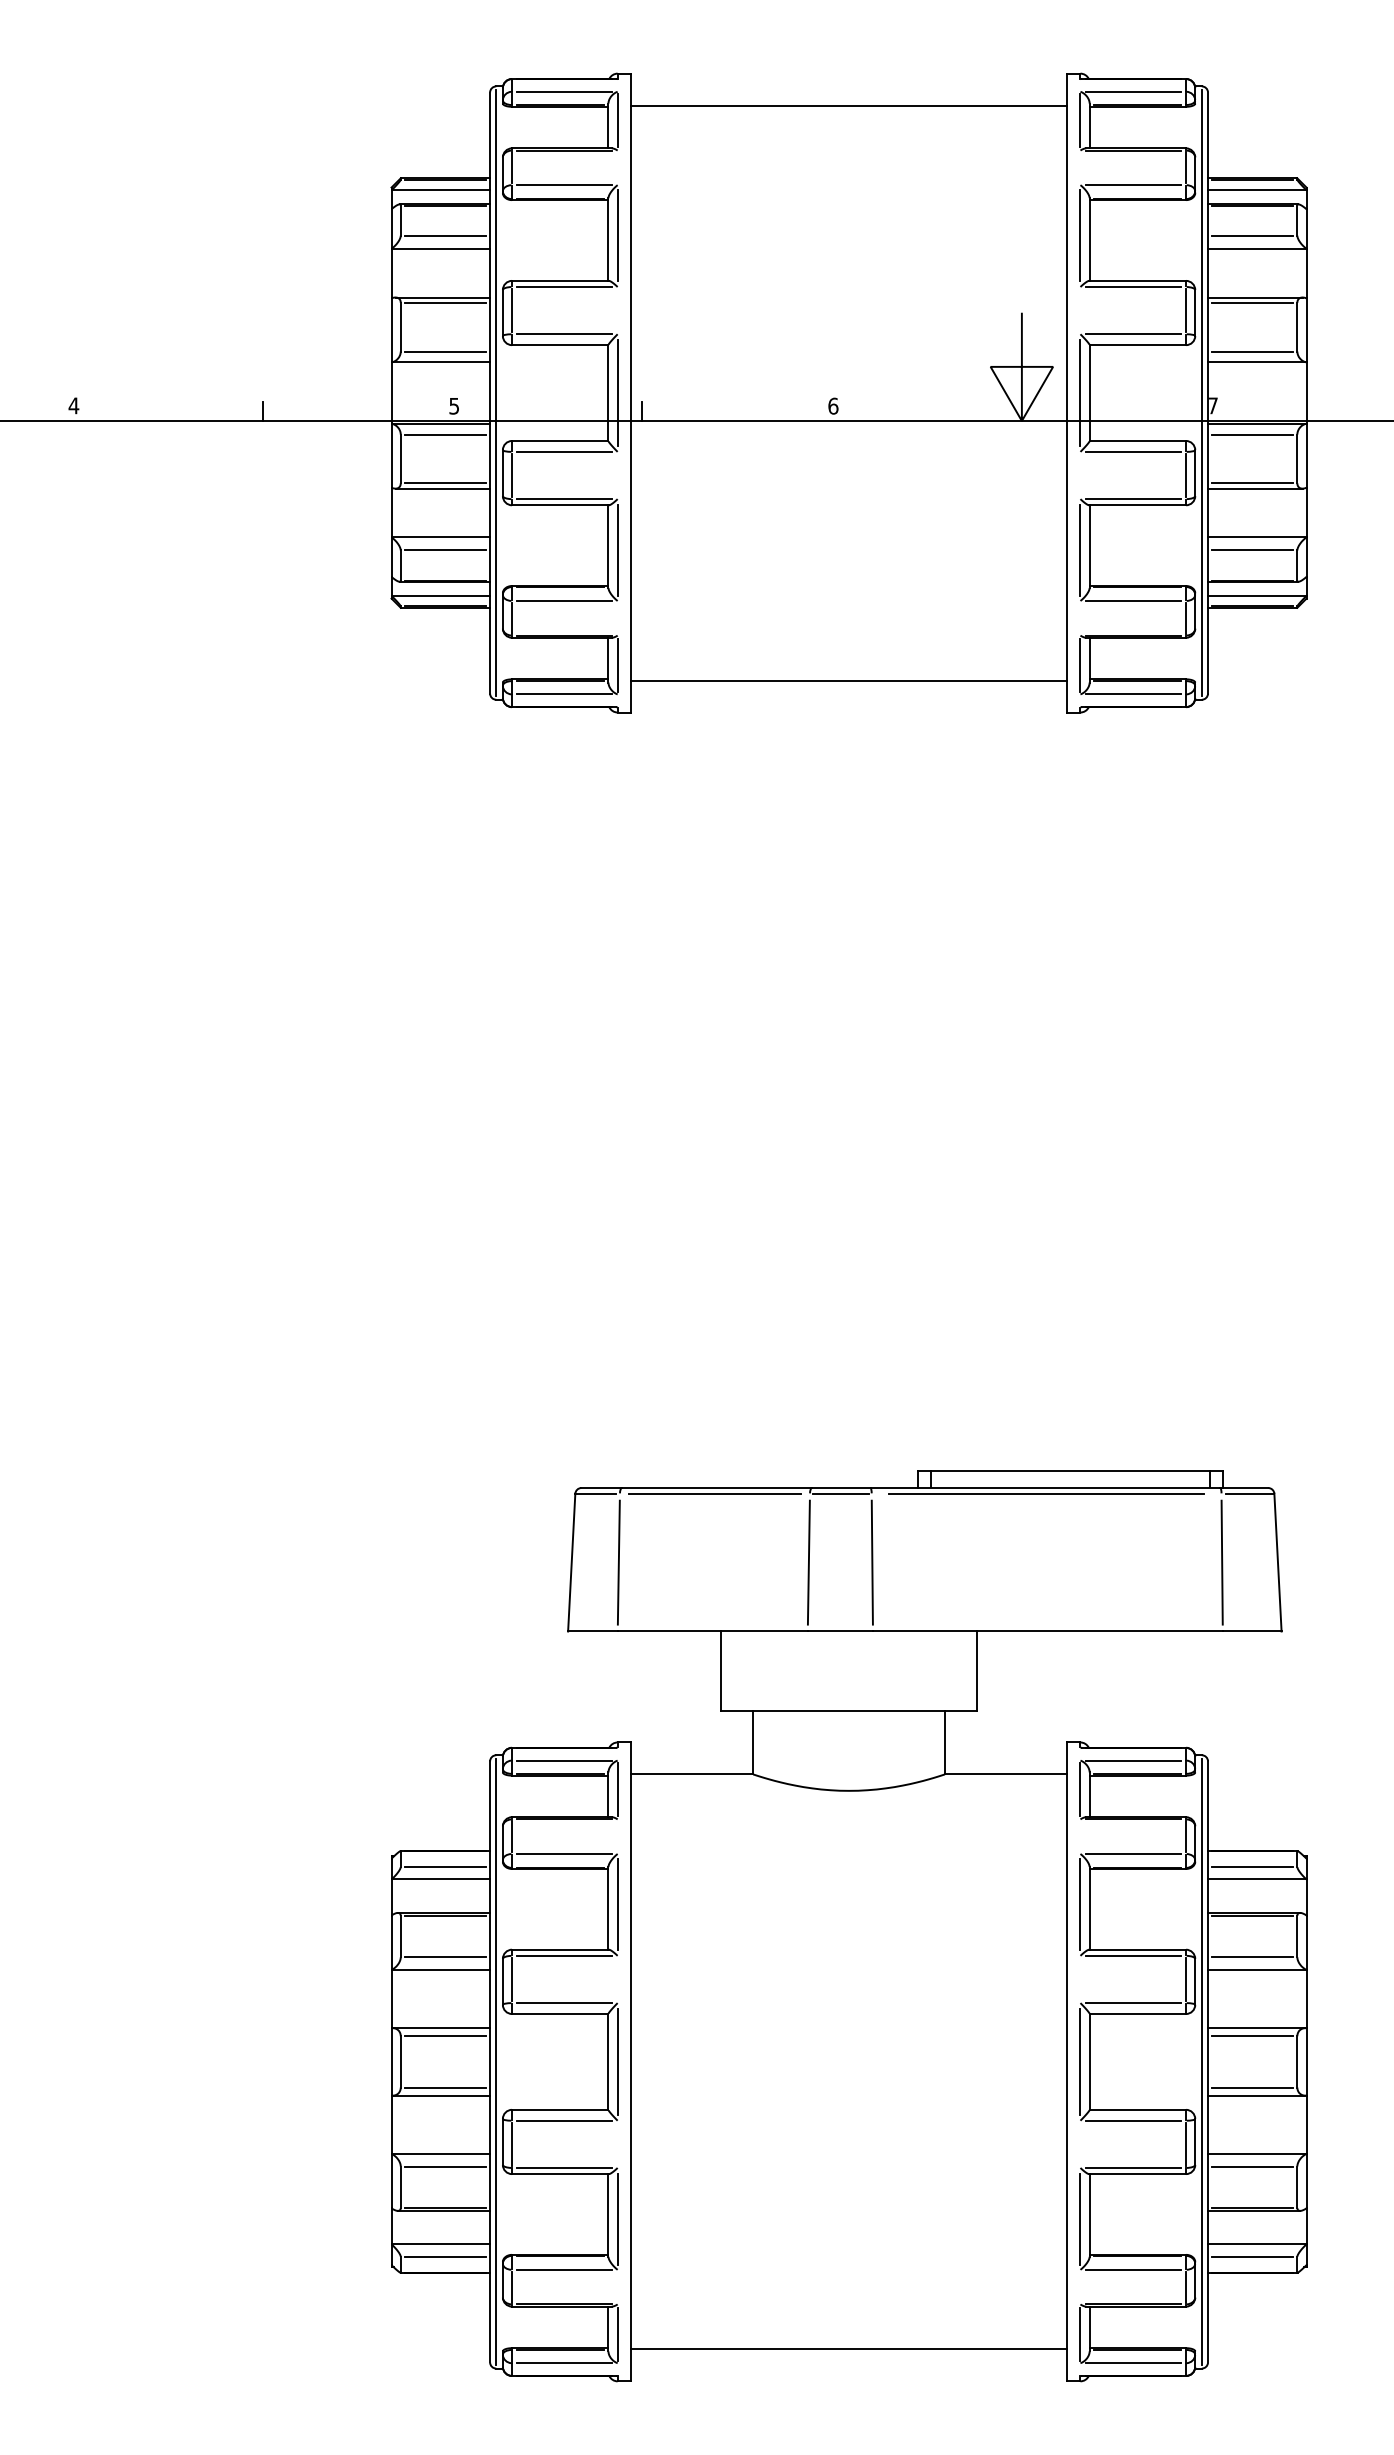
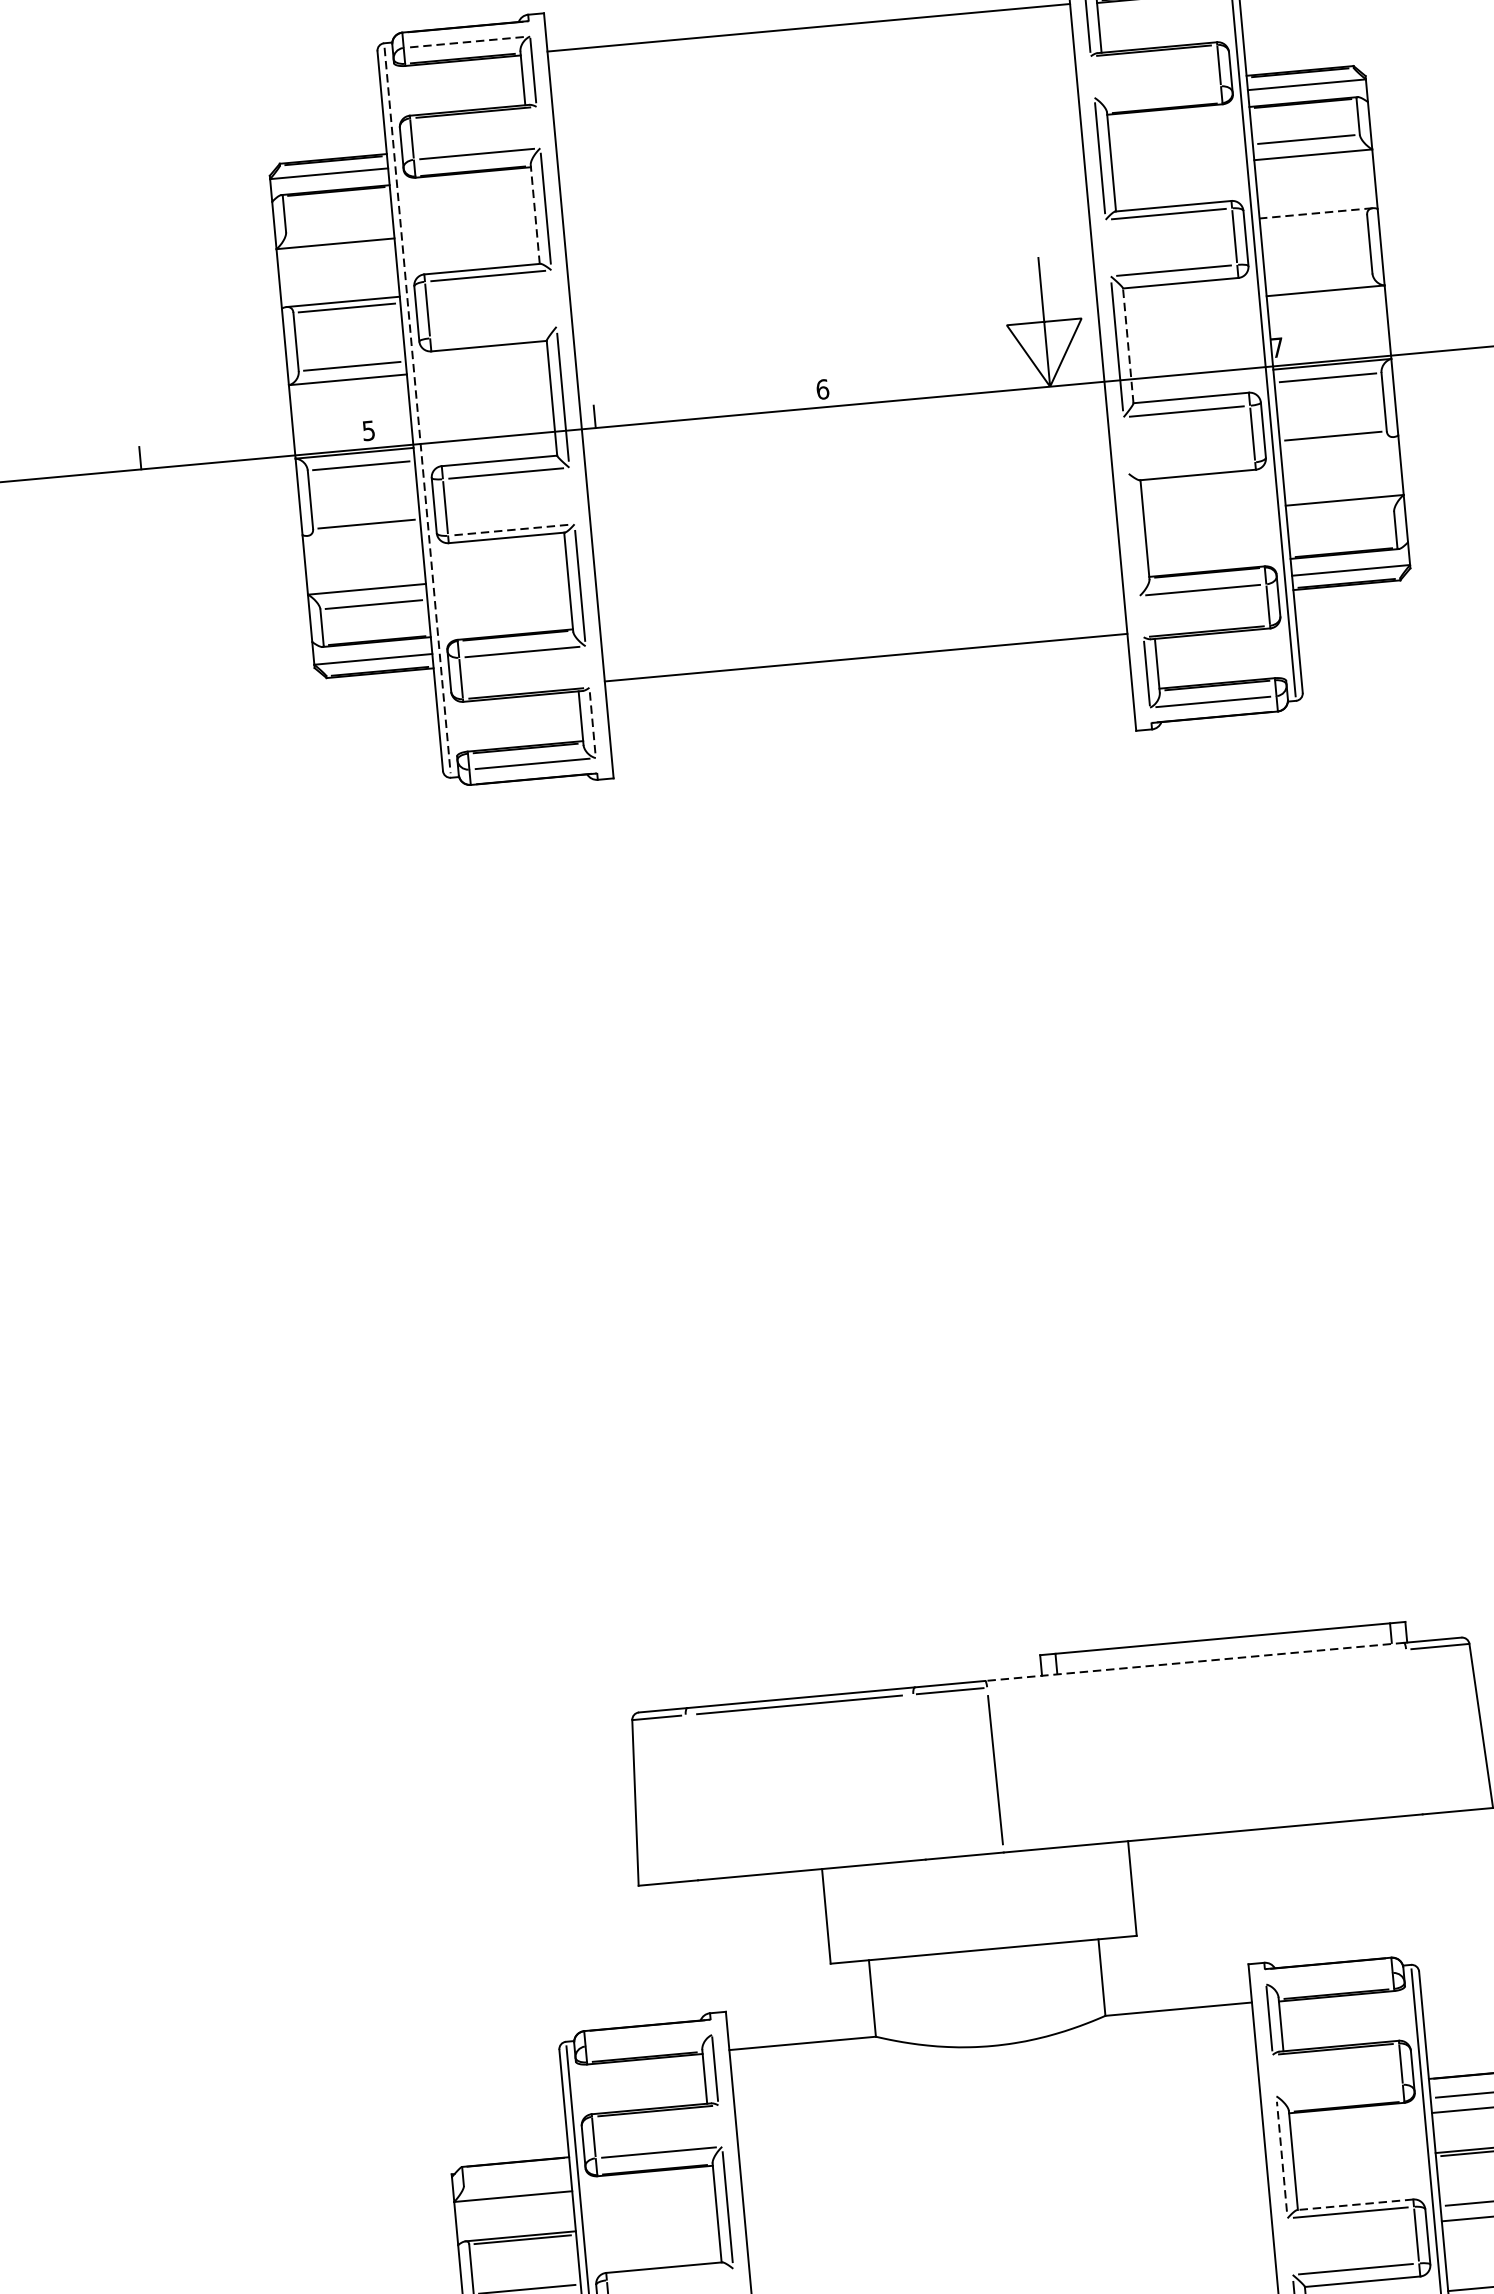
line: (564, 91) -> (466, 41), solid -> dashed
line: (1132, 185) -> (1156, 92), removed
line: (445, 235) -> (339, 227), removed
line: (608, 239) -> (535, 214), solid -> dashed
line: (1254, 297) -> (1315, 213), solid -> dashed
line: (1252, 302) -> (1313, 219), removed
line: (564, 334) -> (492, 332), removed
line: (1252, 351) -> (1318, 278), removed
line: (1089, 392) -> (1128, 345), solid -> dashed
line: (496, 393) -> (417, 410), solid -> dashed
line: (442, 488) -> (363, 530), removed
line: (1255, 488) -> (1337, 442), removed
line: (564, 499) -> (510, 530), solid -> dashed
line: (1132, 499) -> (1191, 468), removed
line: (1080, 550) -> (1134, 535), removed
line: (1252, 550) -> (1340, 516), removed
line: (617, 666) -> (592, 724), solid -> dashed
line: (848, 680) -> (865, 657), moved
line: (1045, 1488) -> (1194, 1662), solid -> dashed
line: (1046, 1493) -> (1196, 1668), removed
line: (618, 1562) -> (691, 1797), removed
line: (808, 1562) -> (919, 1776), removed
line: (1221, 1562) -> (1413, 1731), removed
line: (564, 1760) -> (648, 2040), removed
line: (1132, 1760) -> (1328, 1978), removed
line: (1132, 1853) -> (1338, 2090), removed
line: (445, 1867) -> (517, 2181), removed
line: (1080, 1904) -> (1282, 2156), solid -> dashed
line: (1137, 1949) -> (1355, 2204), solid -> dashed
line: (564, 1955) -> (669, 2274), removed

